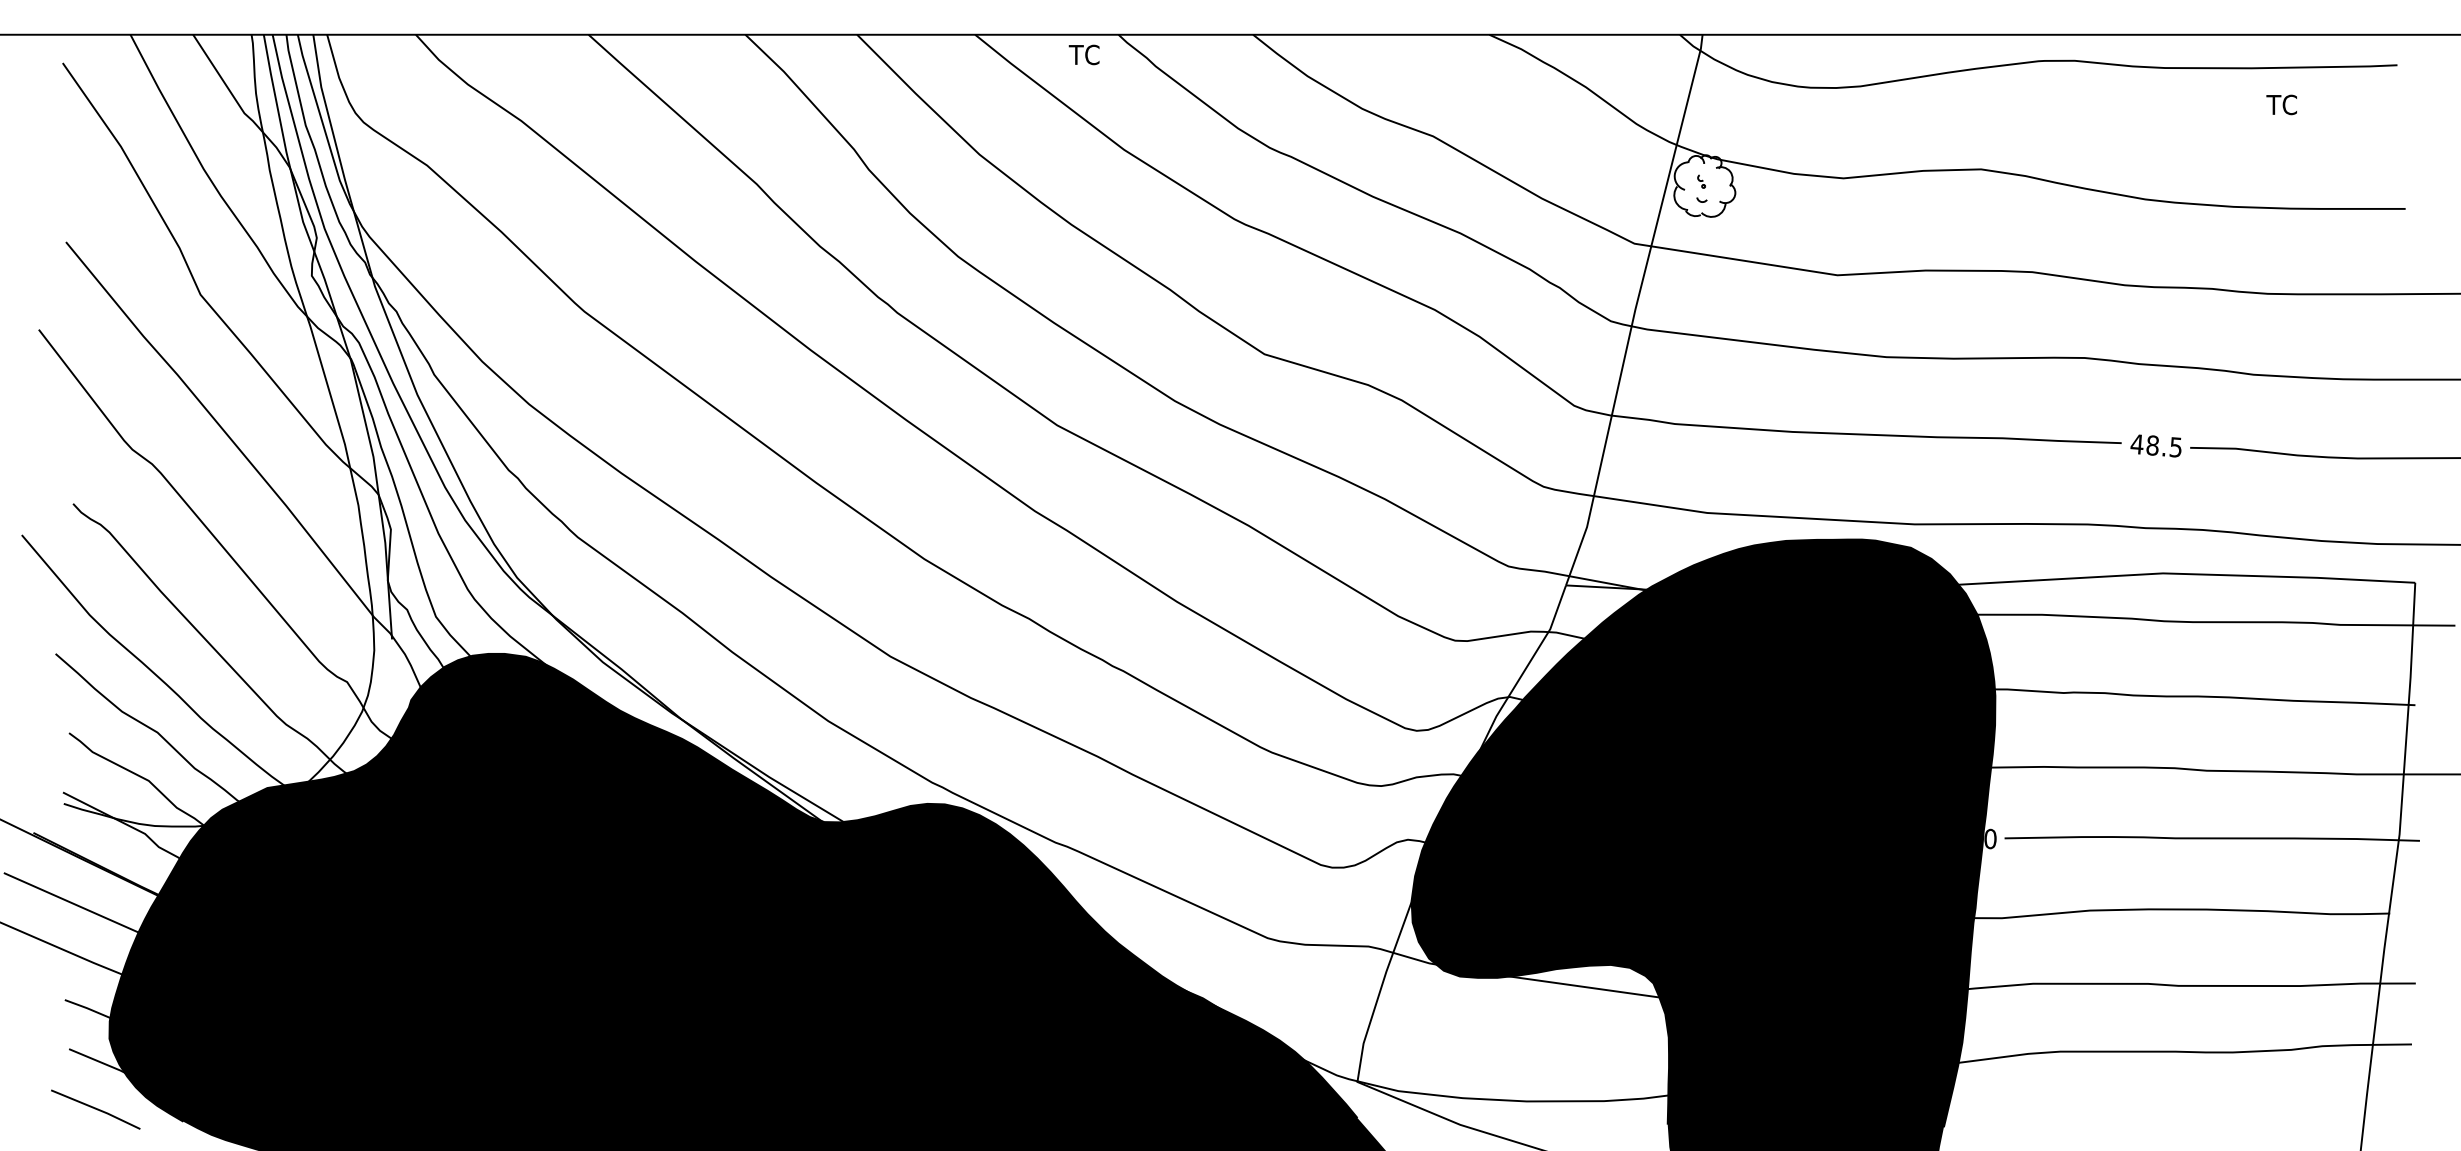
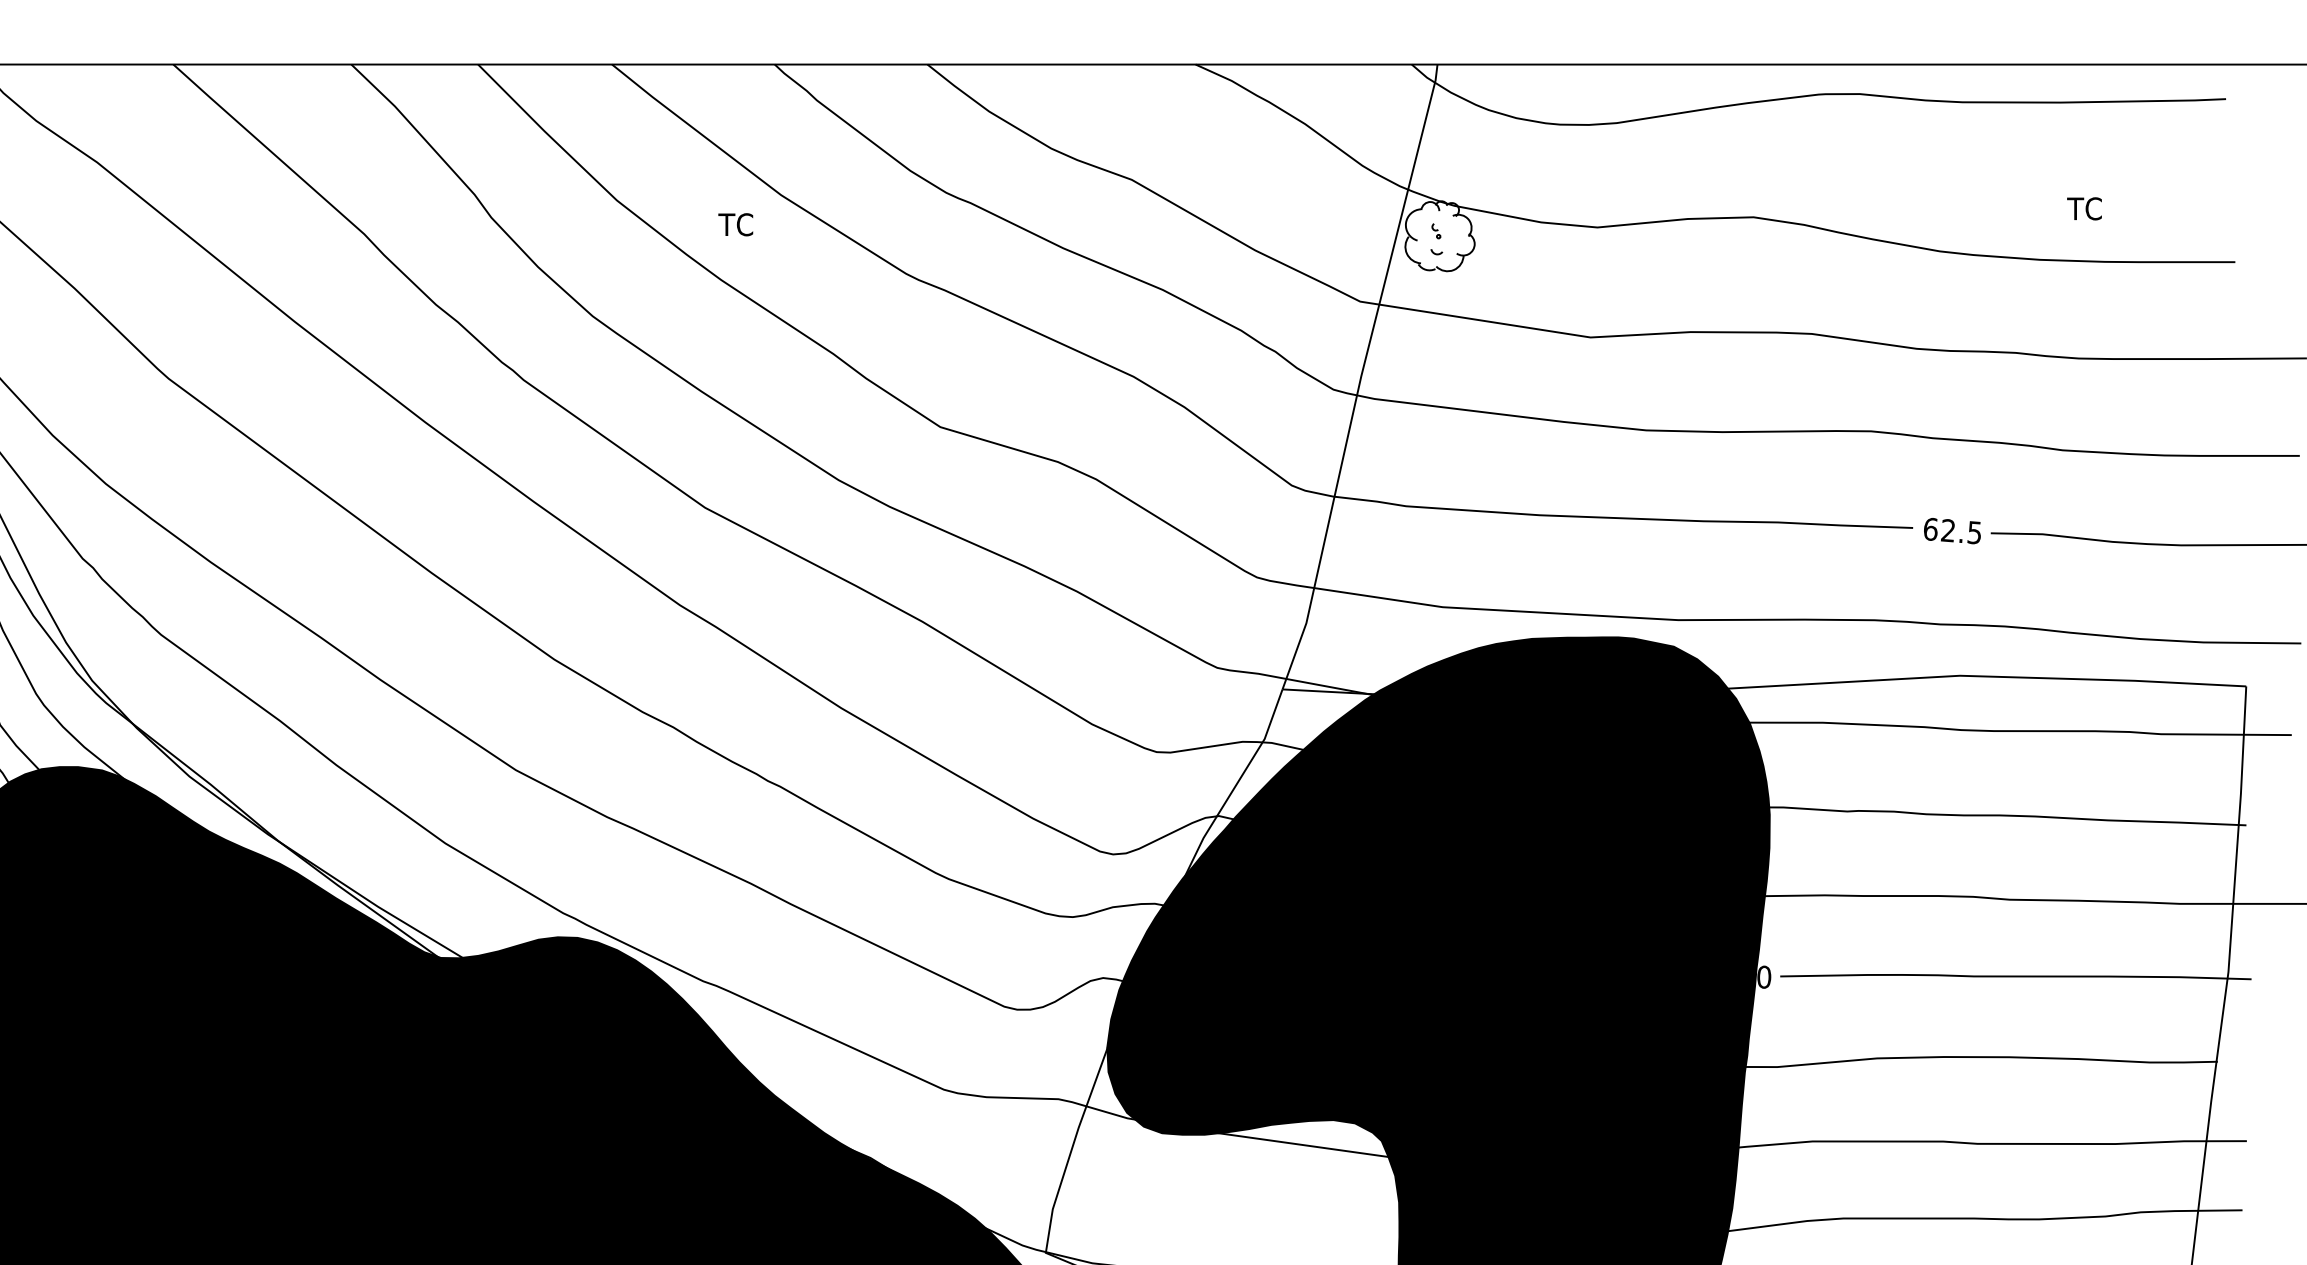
text: (1083, 54) -> (734, 224), moved
text: (2281, 104) -> (2084, 208), moved
text: (2144, 444) -> (1938, 529), 48.5 -> 62.5

